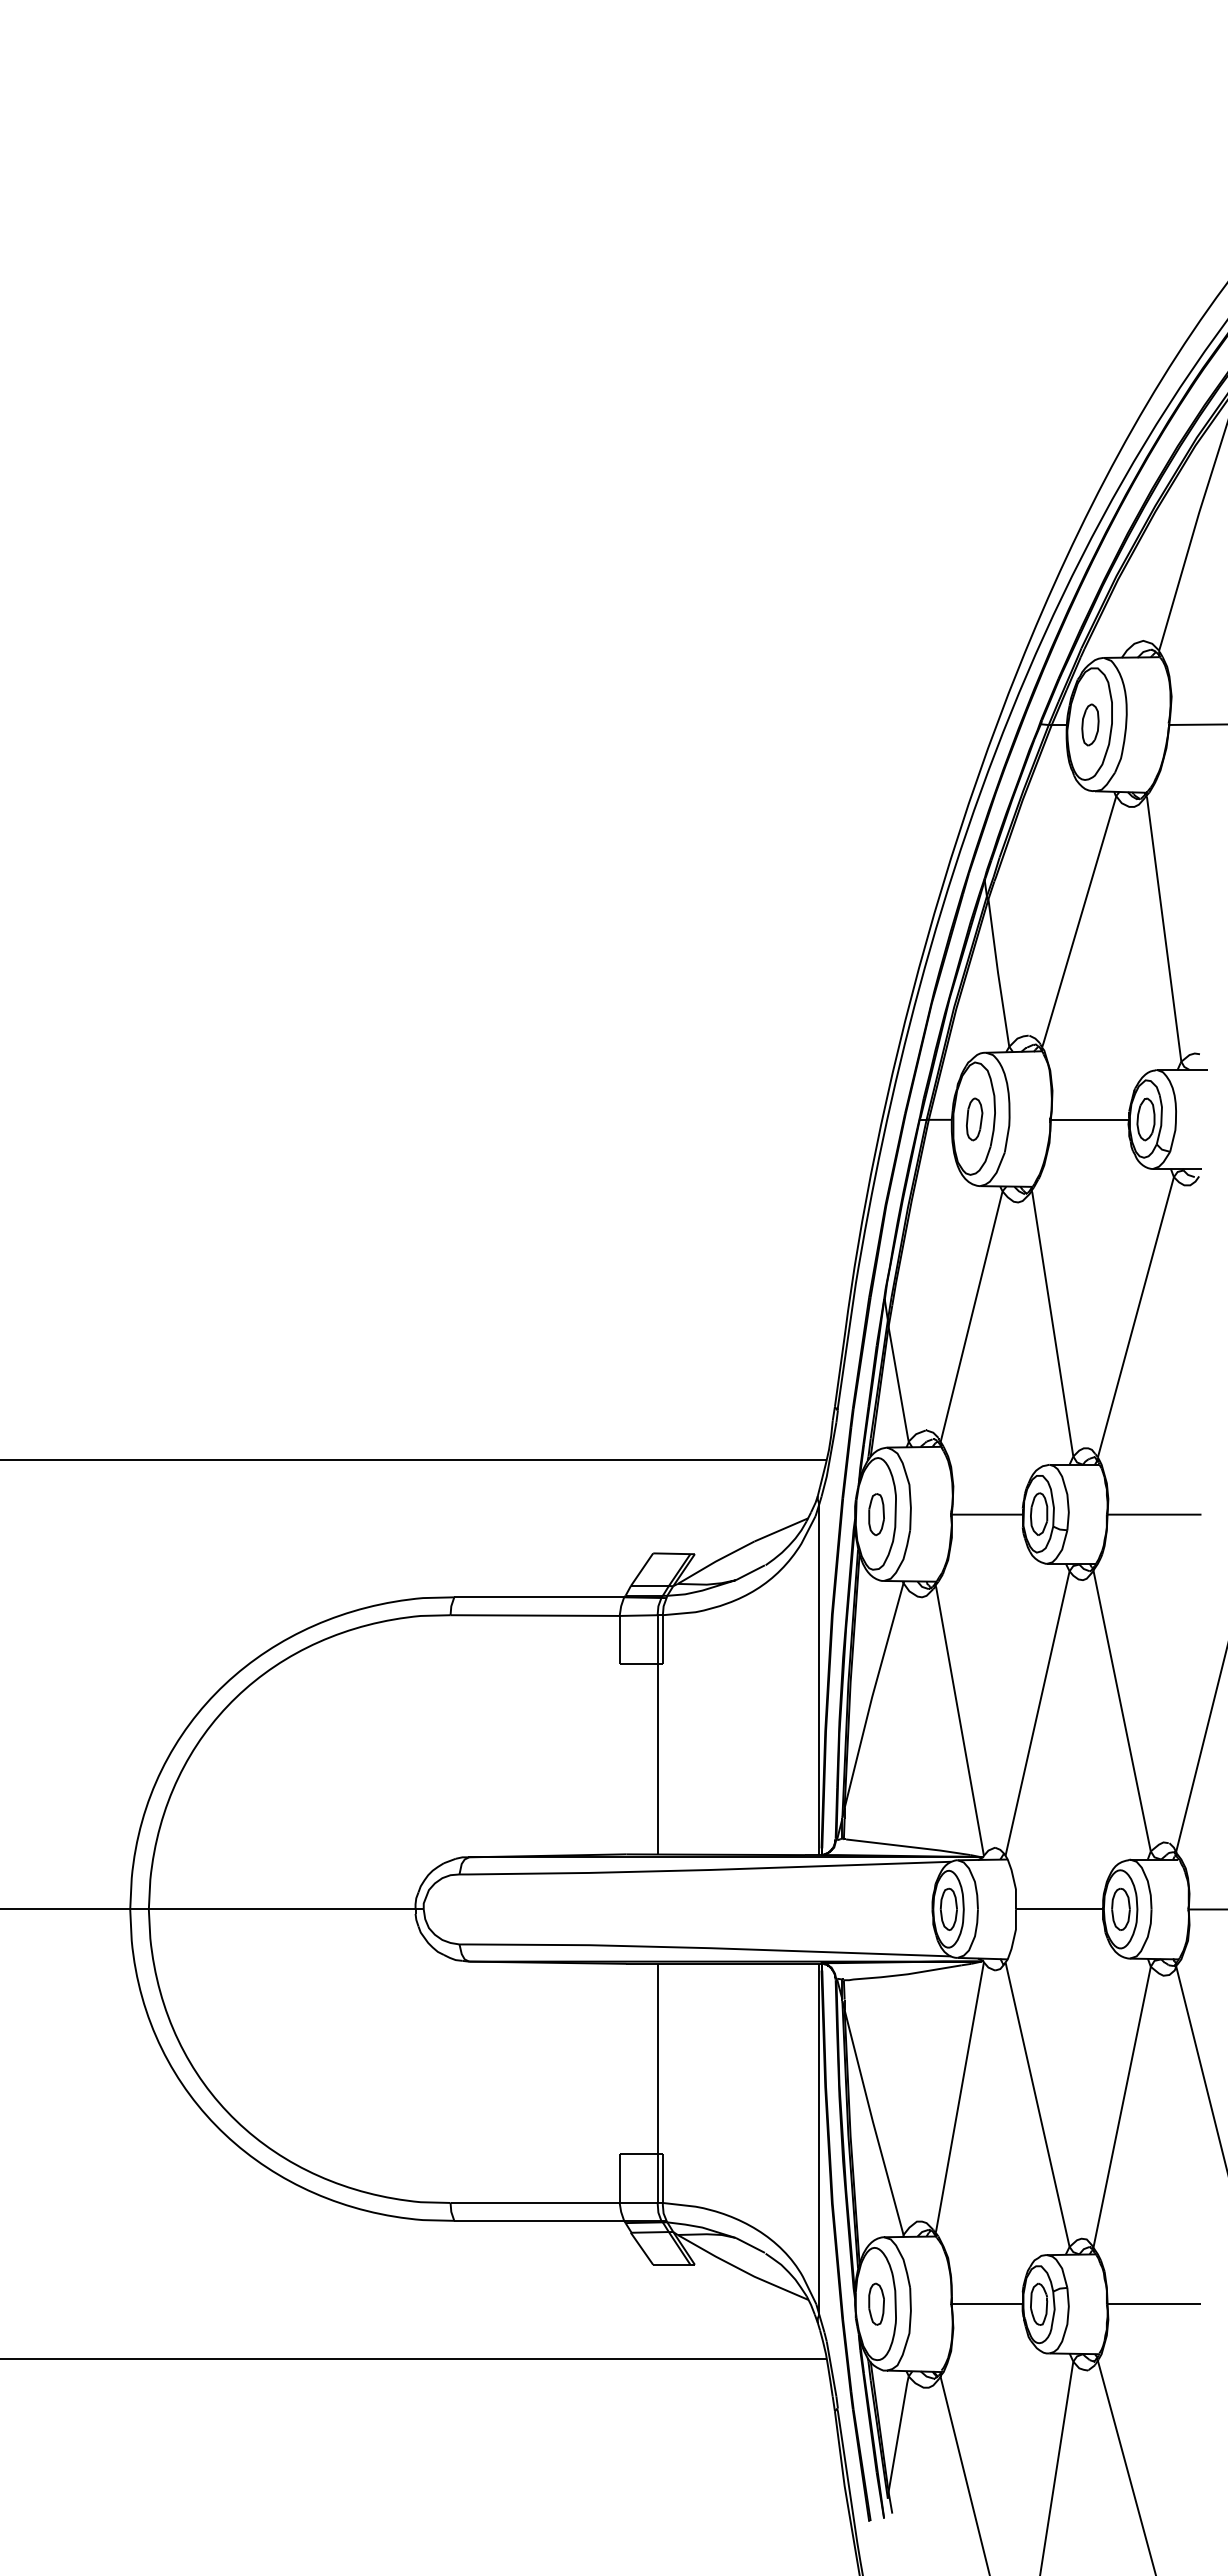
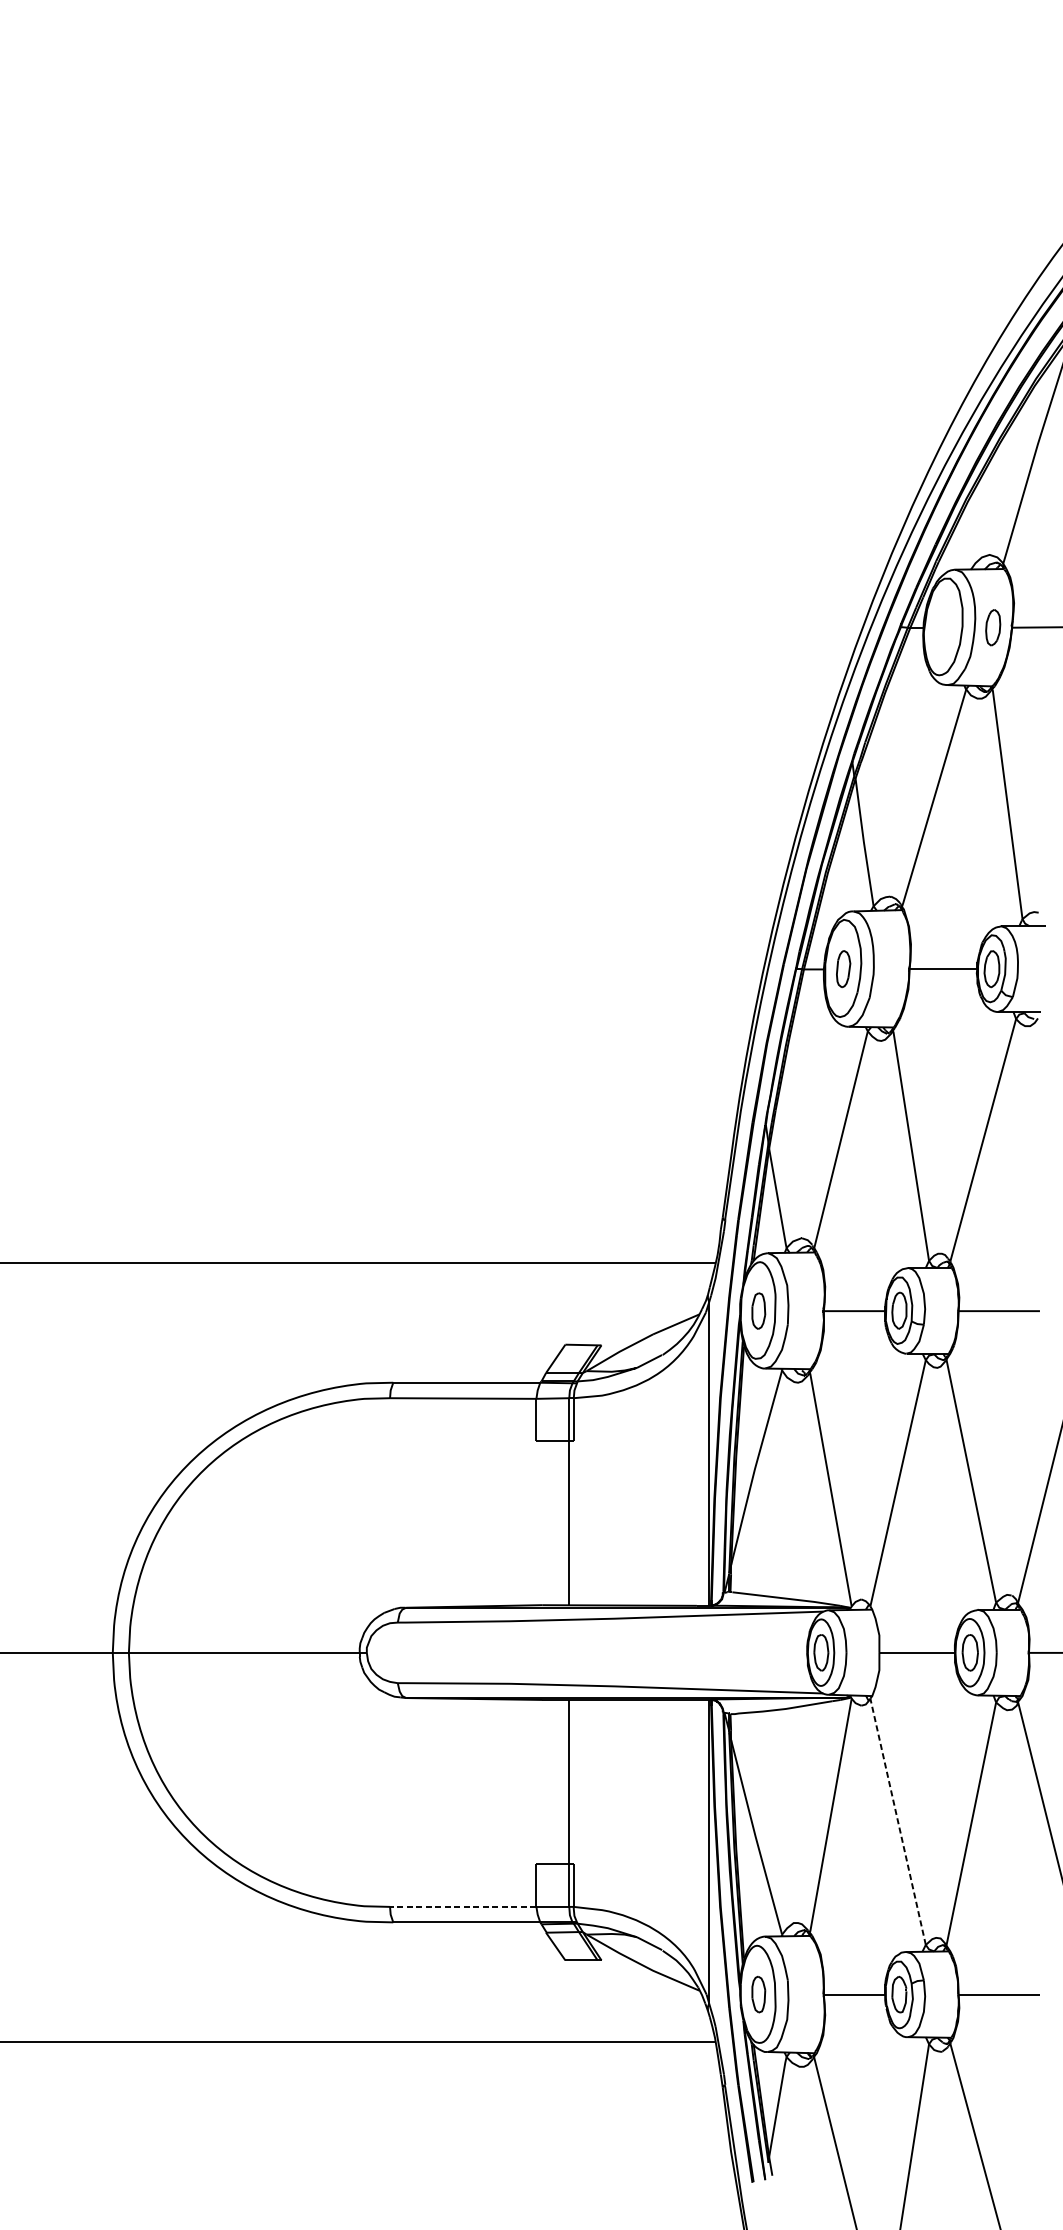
part: (1090, 724) -> (993, 627), moved
line: (1037, 2104) -> (898, 1821), solid -> dashed
line: (535, 2202) -> (463, 1906), solid -> dashed

